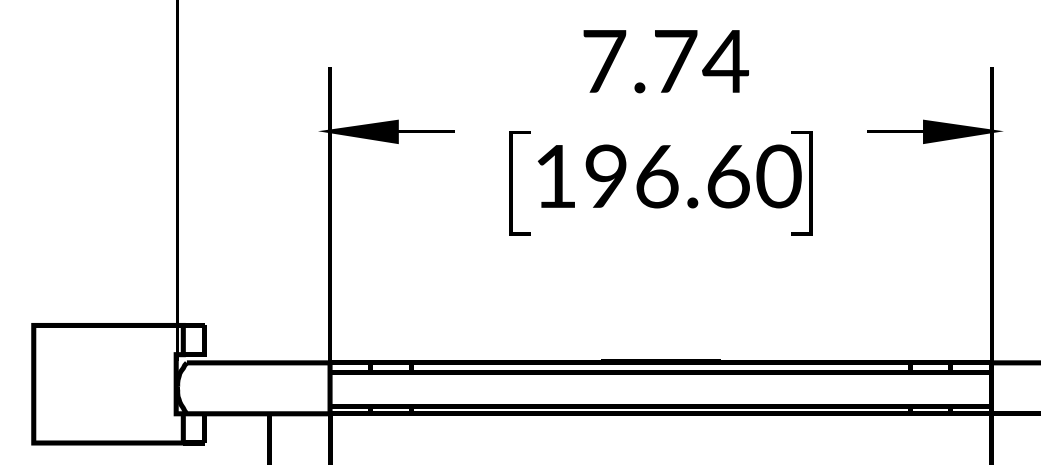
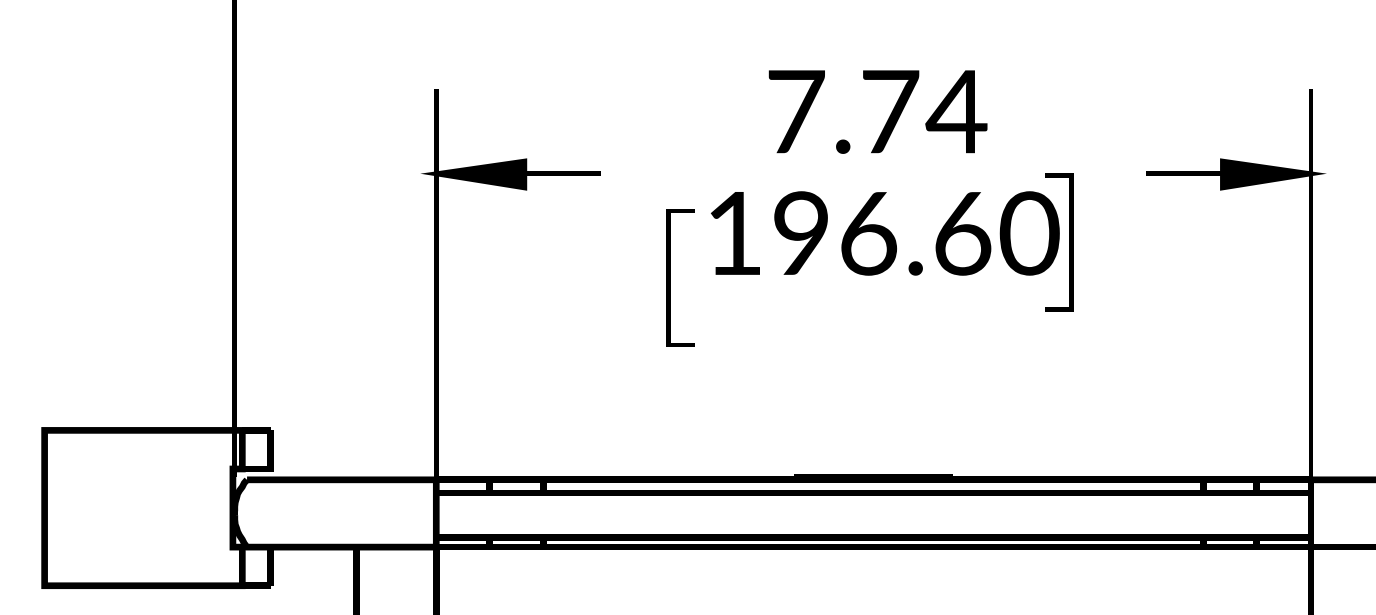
text: (665, 61) -> (877, 111), moved
line: (512, 183) -> (670, 278), moved

